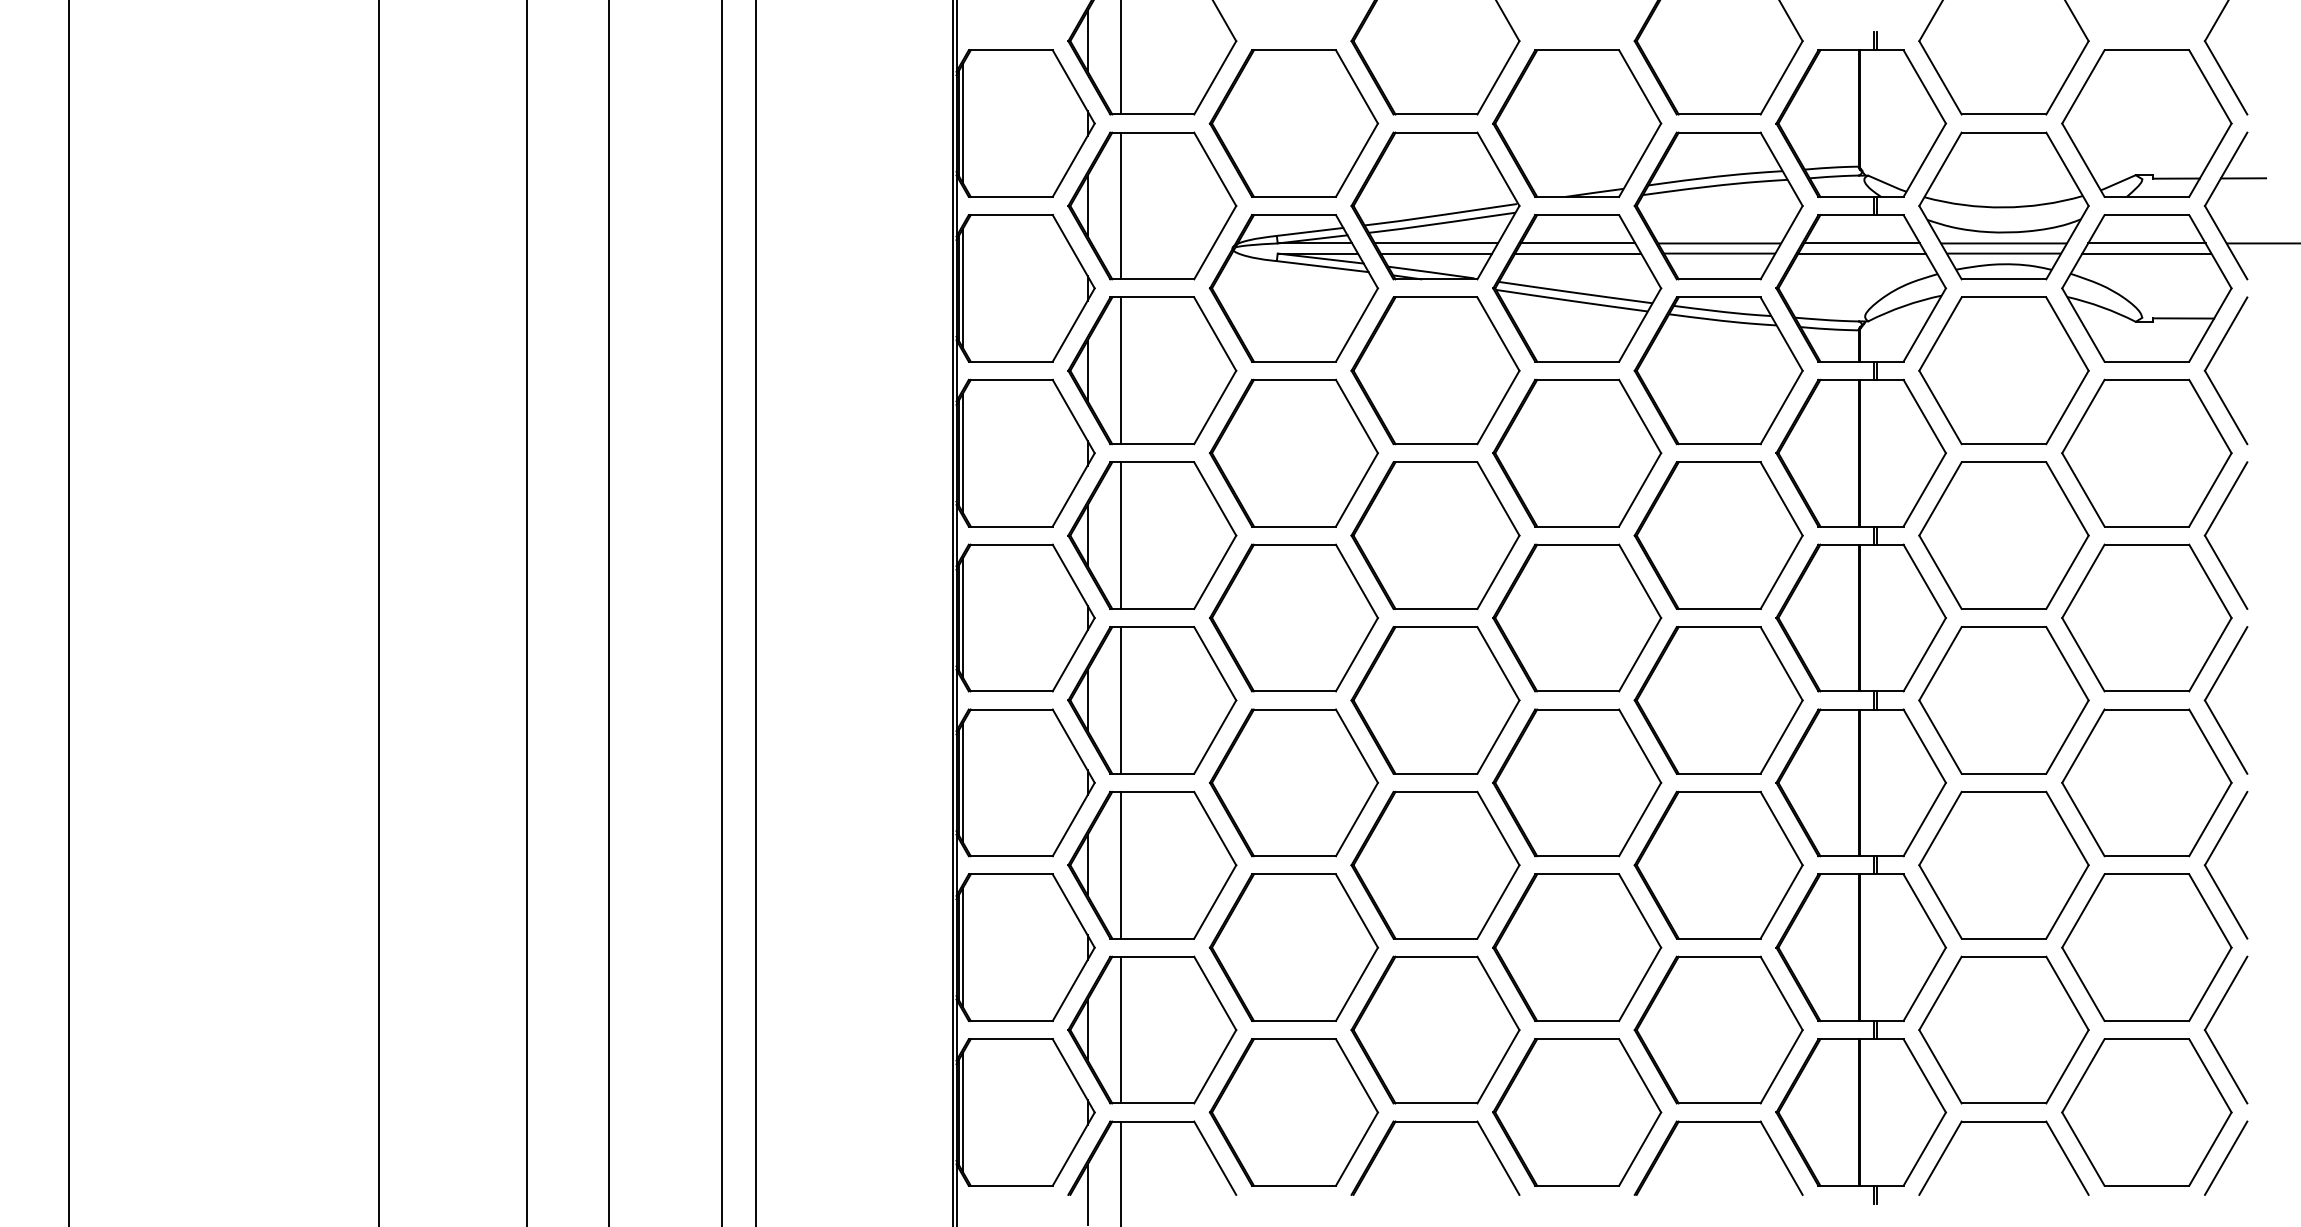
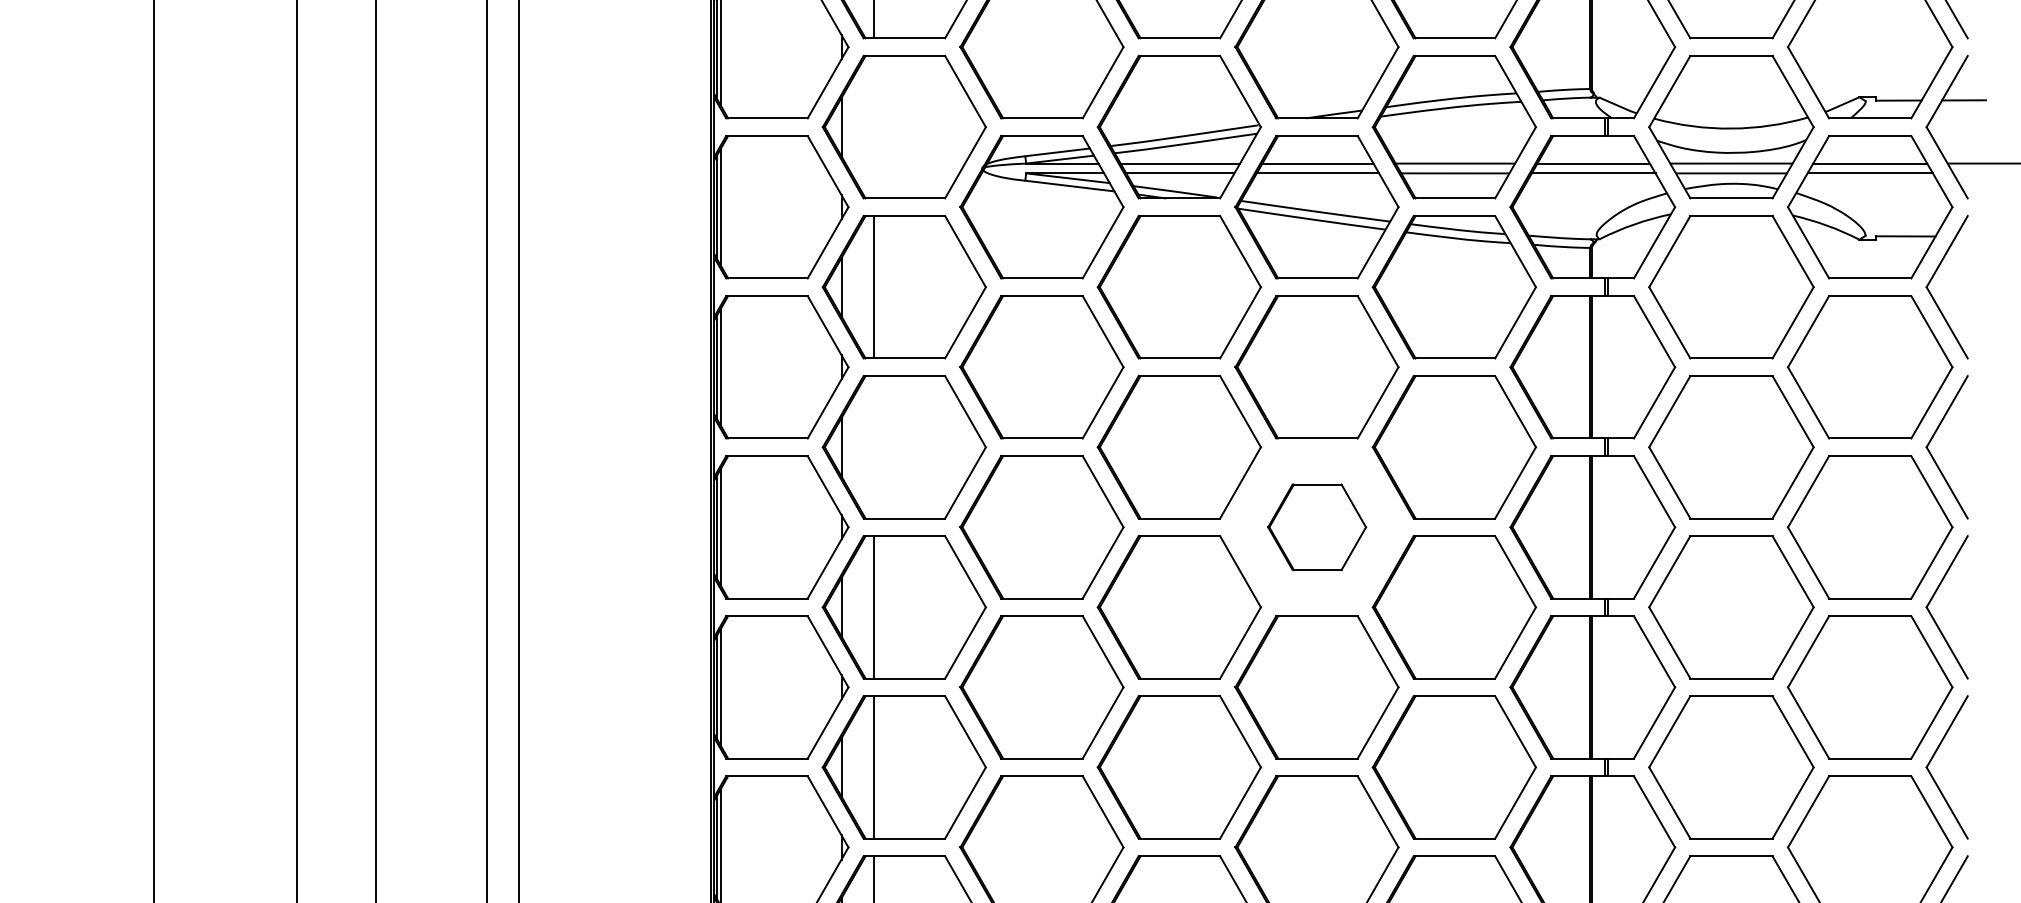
line: (1120, 205) -> (873, 126), removed
line: (1120, 535) -> (873, 447), removed
part: (1577, 617) -> (1317, 526), size x0.6

